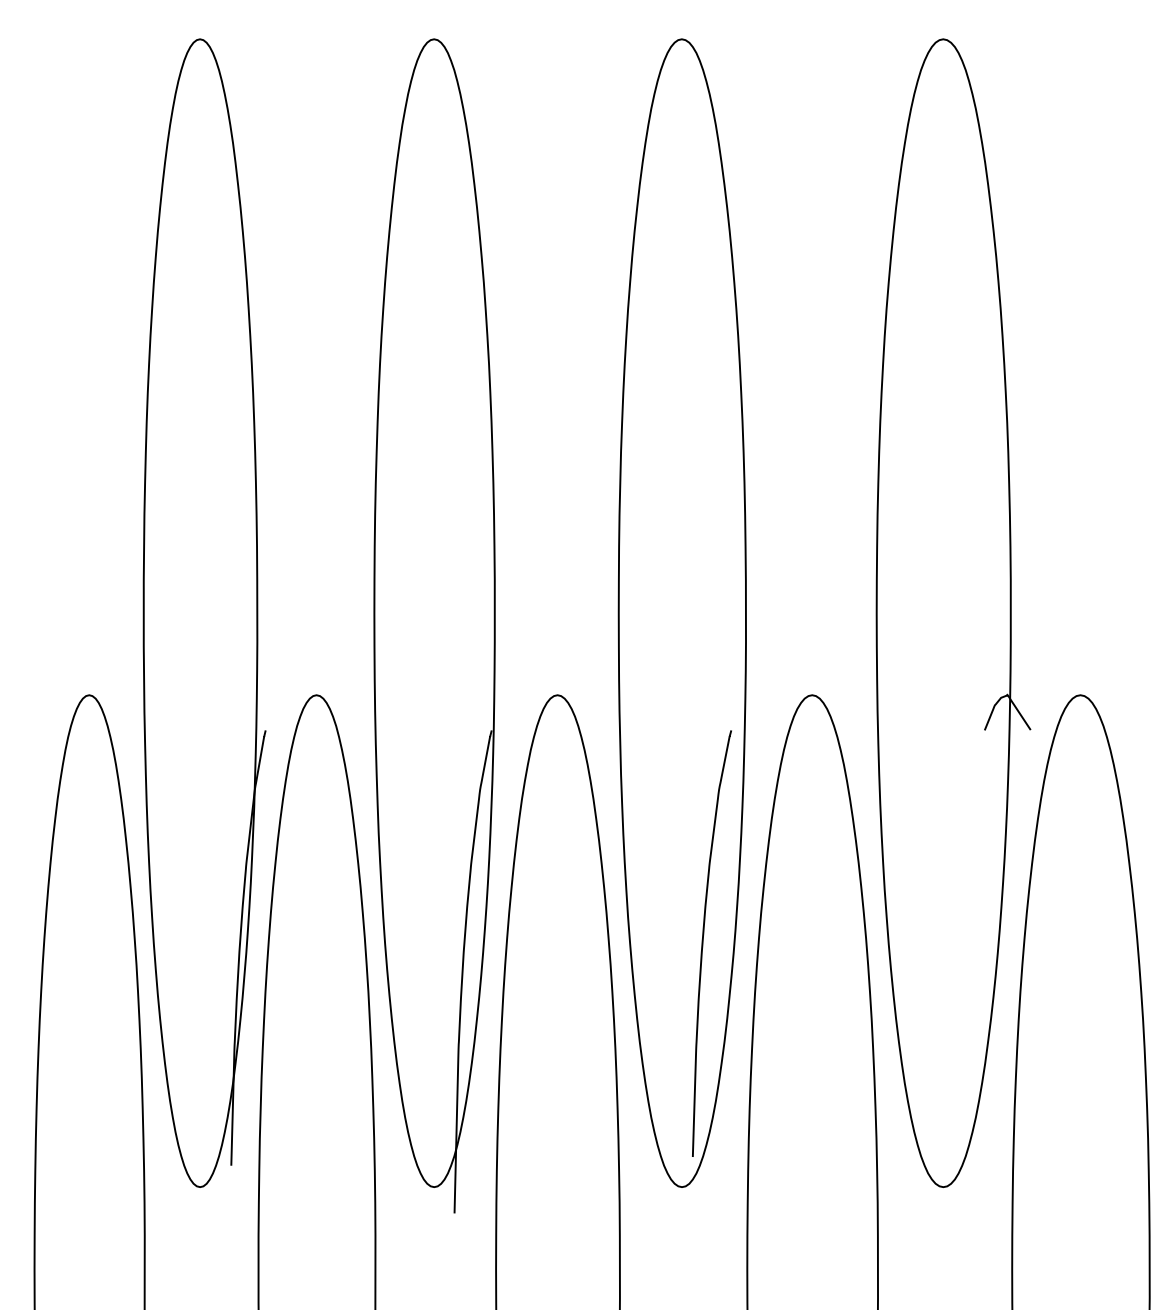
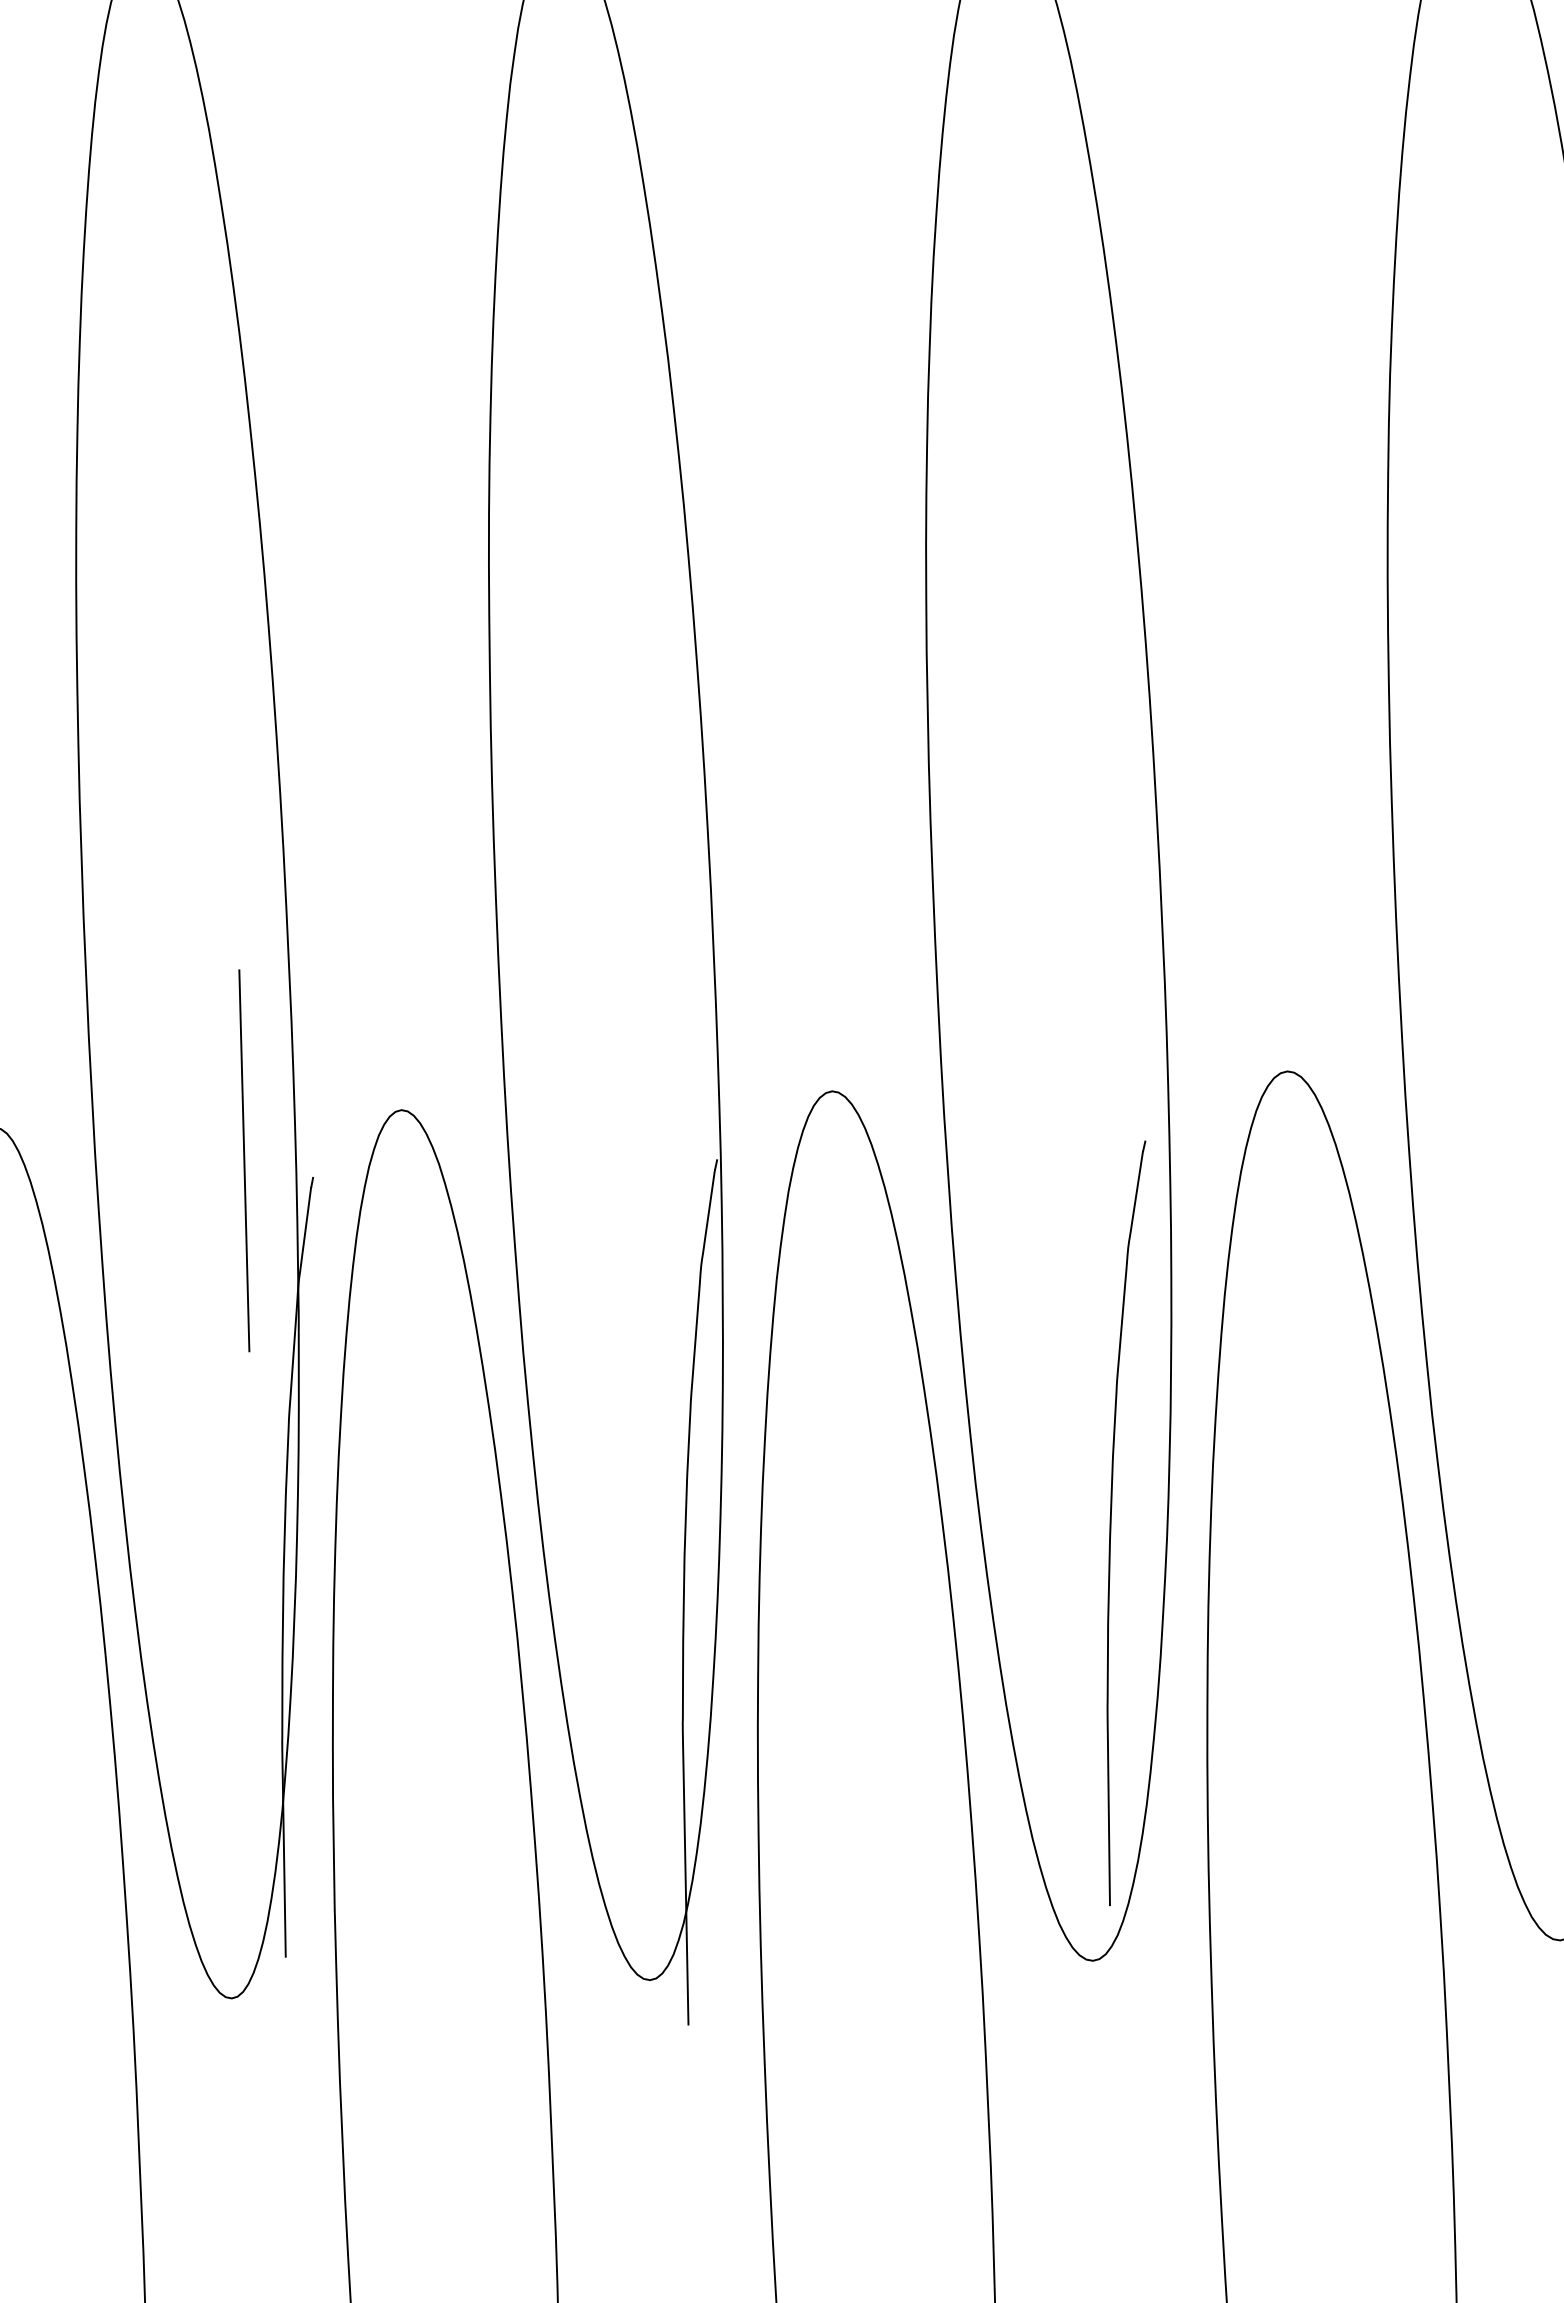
line: (227, 719) -> (244, 1160), added

